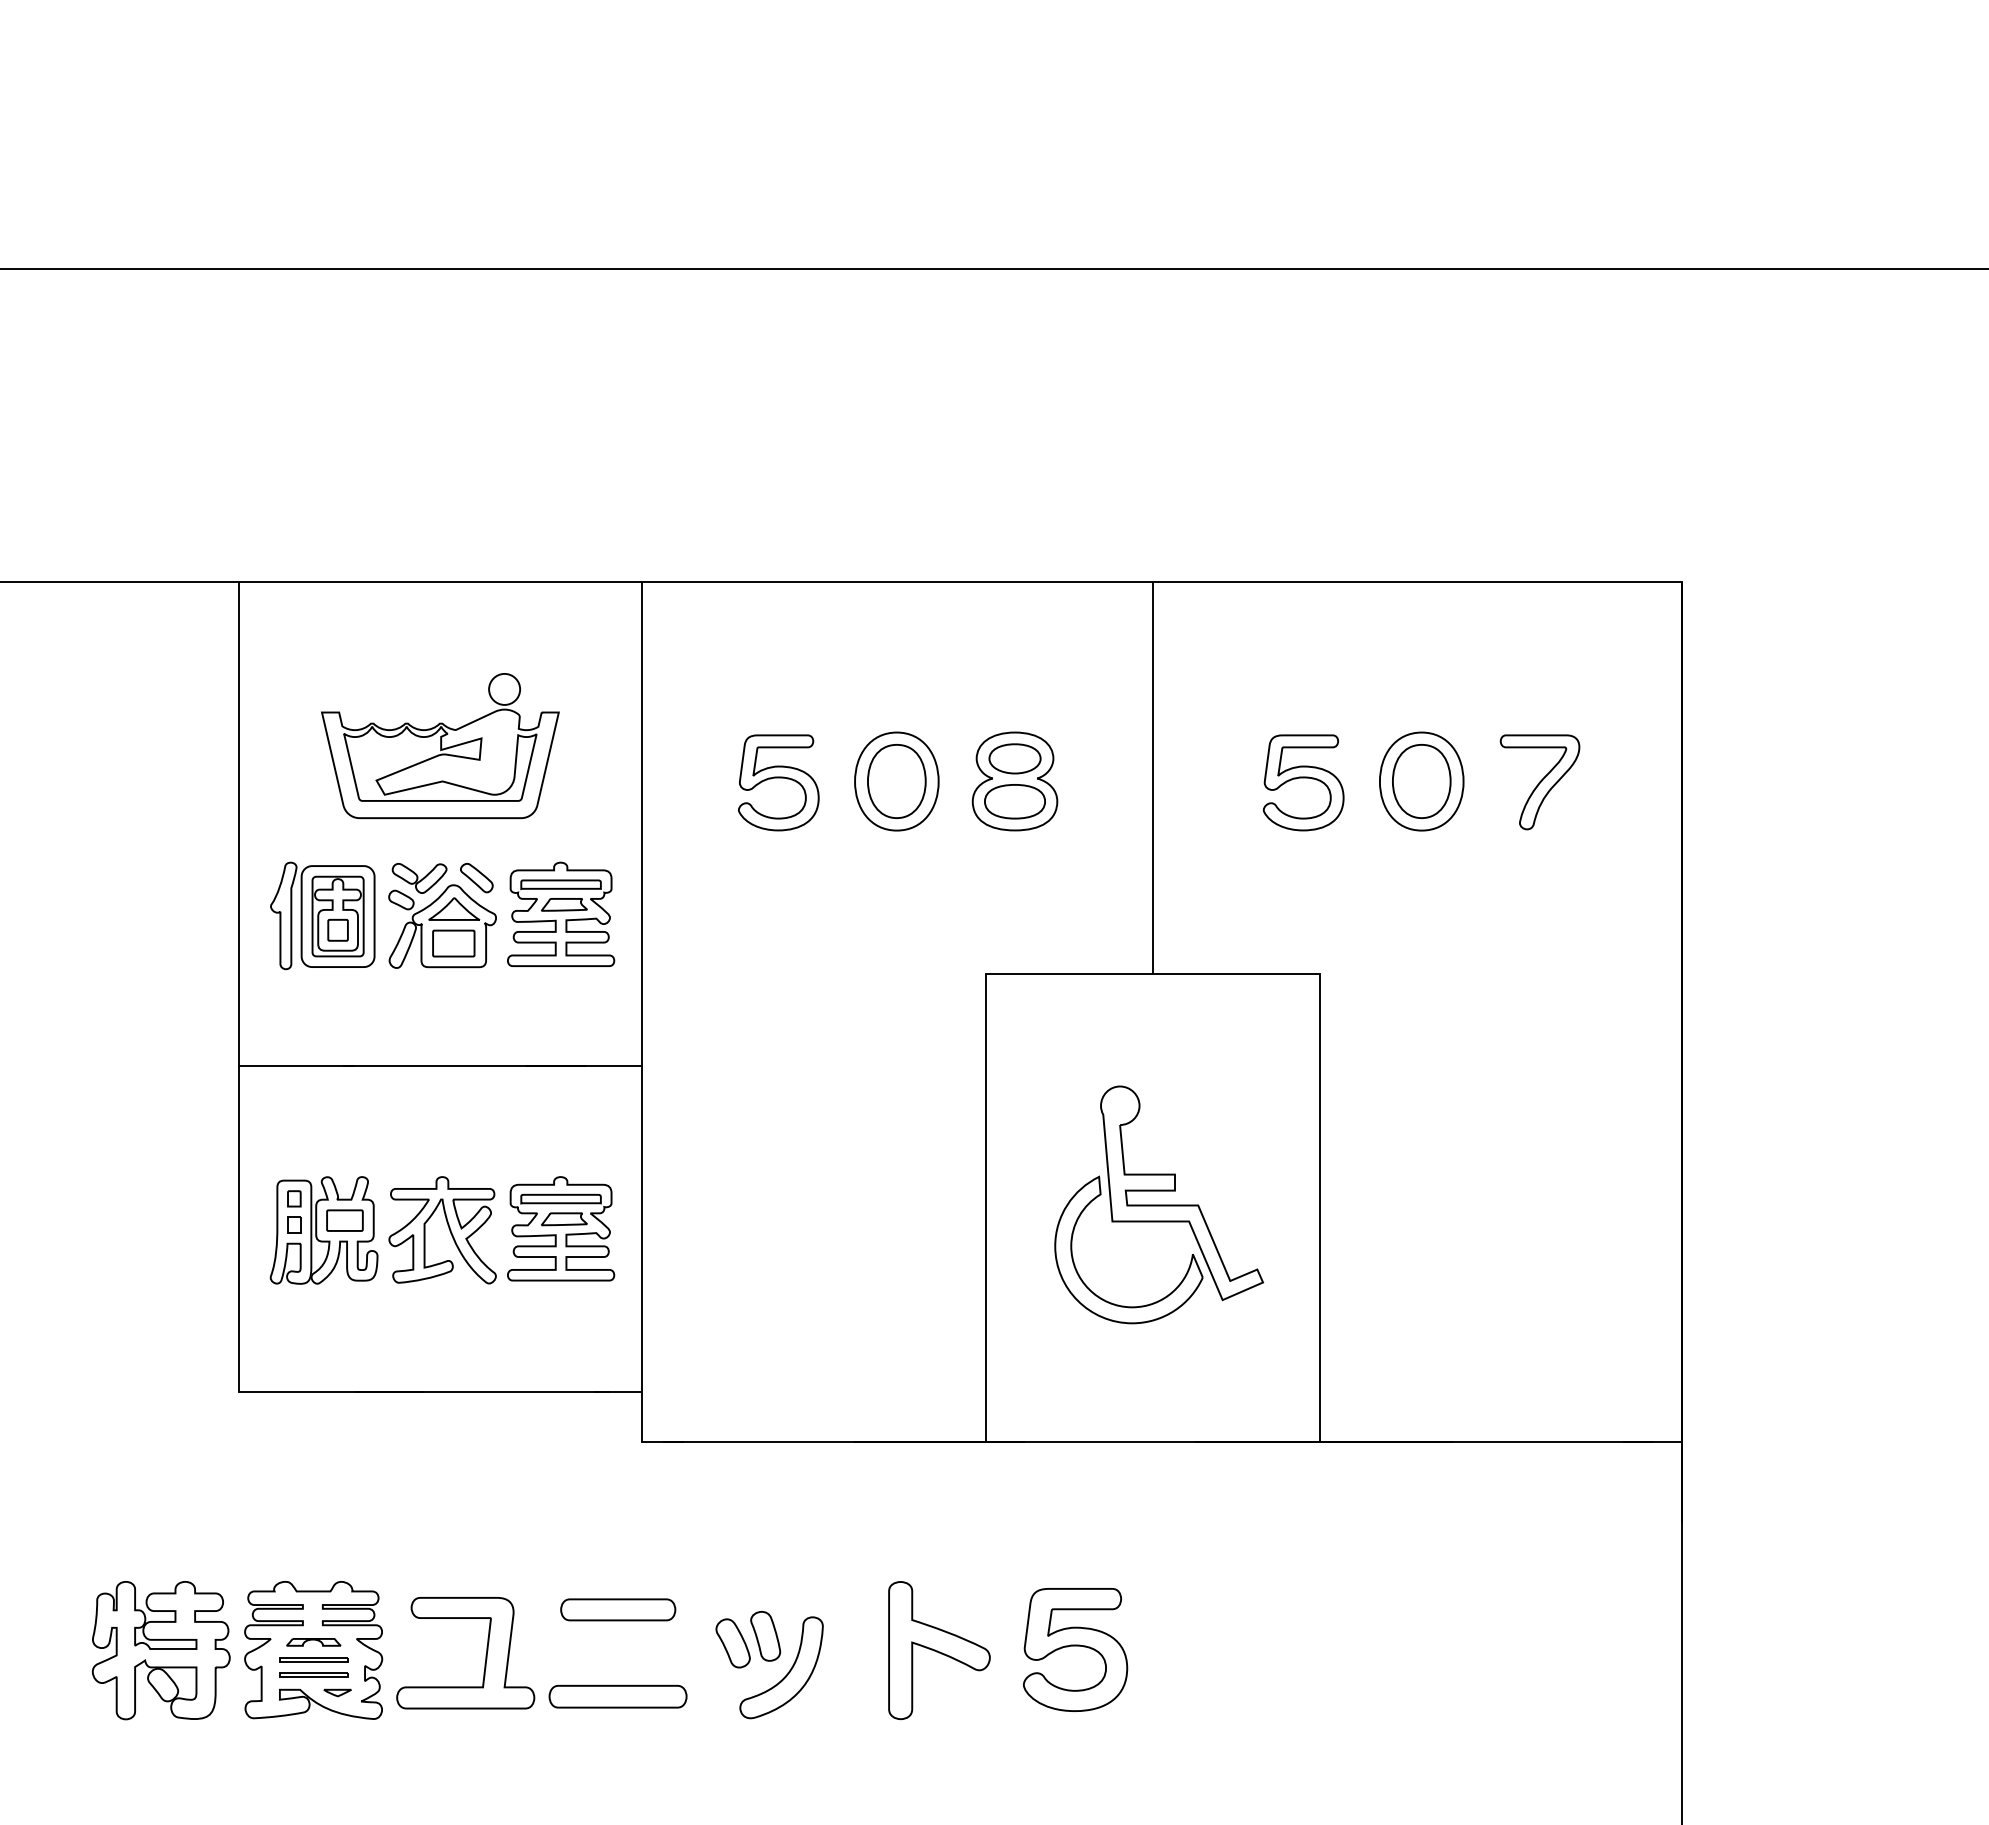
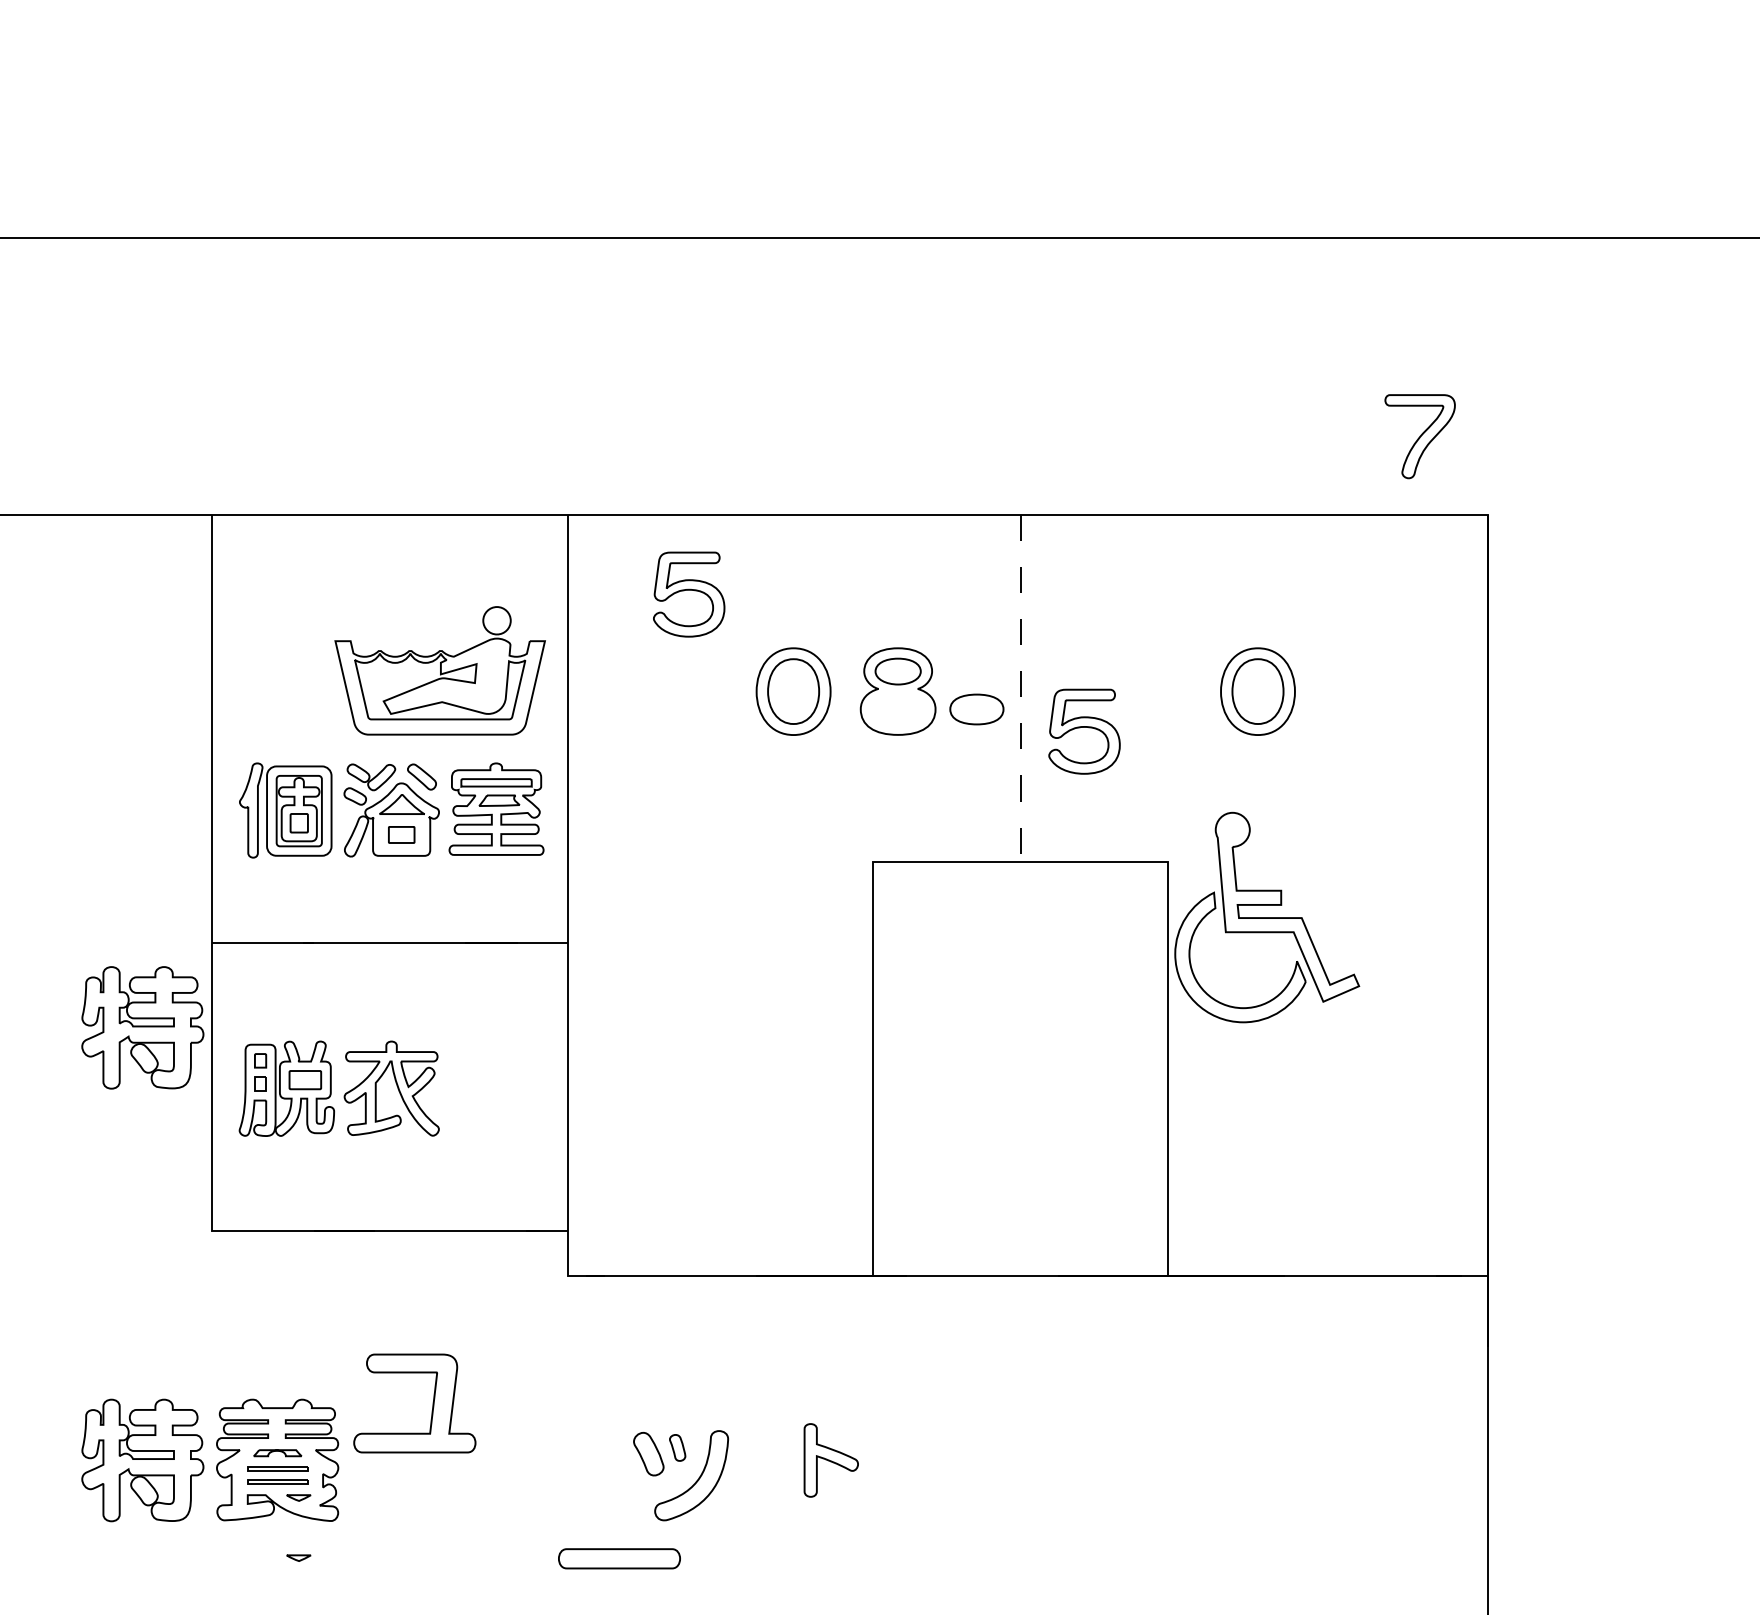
part: (440, 746) -> (440, 671), moved
line: (1153, 778) -> (1020, 688), solid -> dashed
part: (778, 782) -> (688, 594), moved
part: (1303, 782) -> (1084, 731), moved
part: (1539, 782) -> (1419, 436), moved
part: (1014, 801) -> (976, 709), moved
part: (453, 943) -> (401, 834), size x0.7
part: (160, 1161) -> (142, 1027), added
part: (1159, 1204) -> (1267, 917), moved
part: (561, 1228) -> (496, 1087), removed
part: (618, 1609) -> (547, 1424), removed
part: (765, 1636) -> (677, 1448), size x0.6
part: (1075, 1649) -> (951, 1459), removed
part: (939, 1650) -> (831, 1460), size x0.6
part: (485, 1654) -> (432, 1404), moved
part: (617, 1696) -> (619, 1558), moved
part: (337, 1760) -> (298, 1557), added

